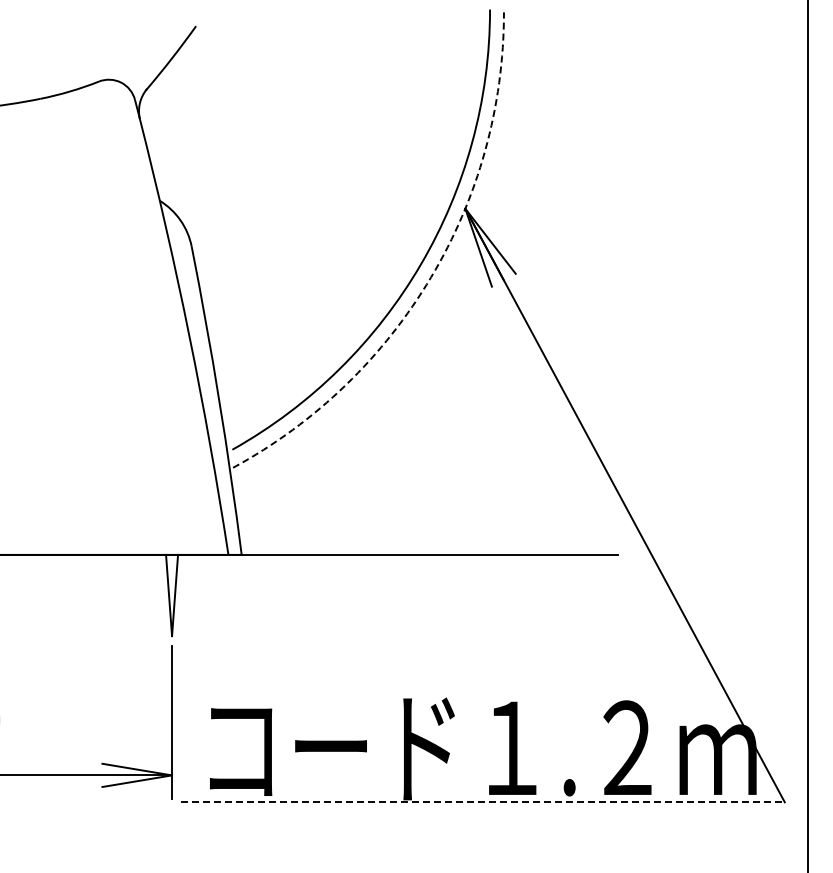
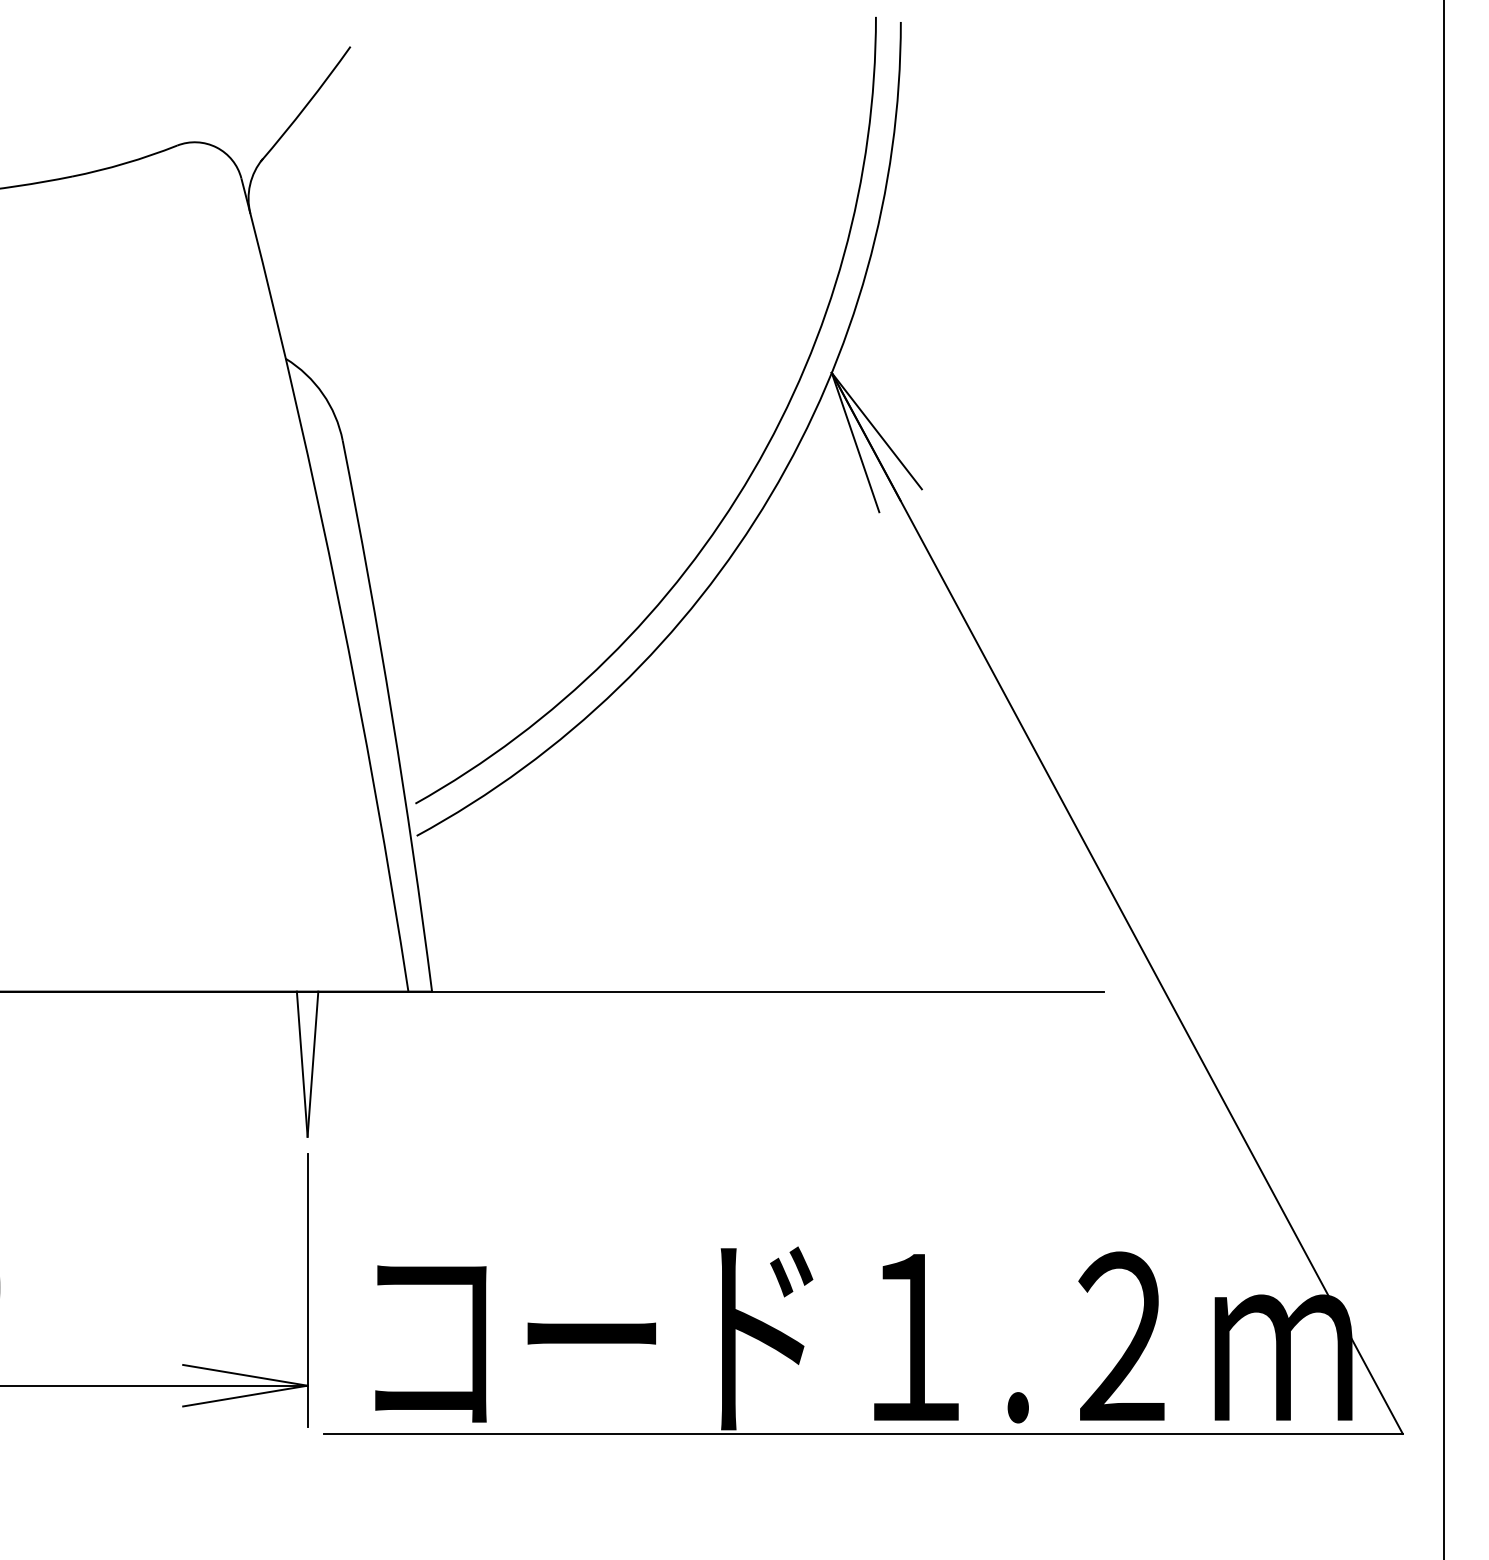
arc: (431, 277) -> (771, 495), dashed -> solid
line: (483, 802) -> (864, 1434), dashed -> solid

